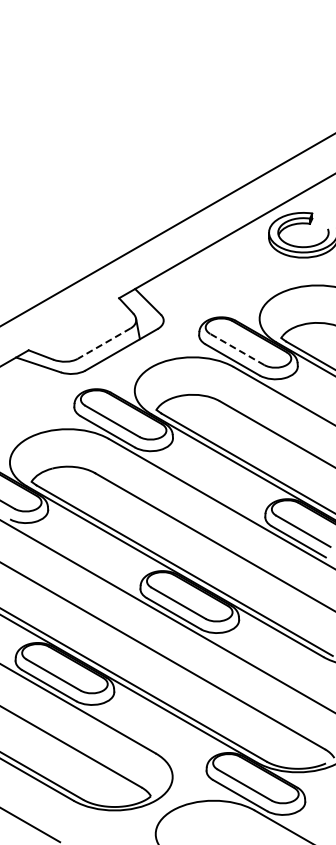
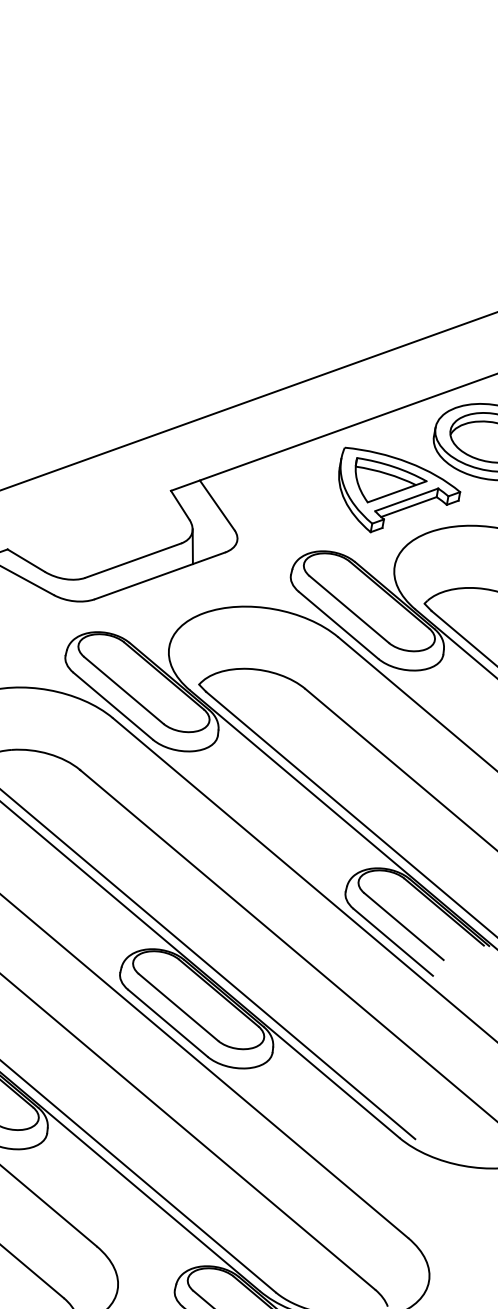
part: (253, 277) -> (396, 496), added
line: (104, 343) -> (133, 560), dashed -> solid
line: (236, 349) -> (347, 609), dashed -> solid

